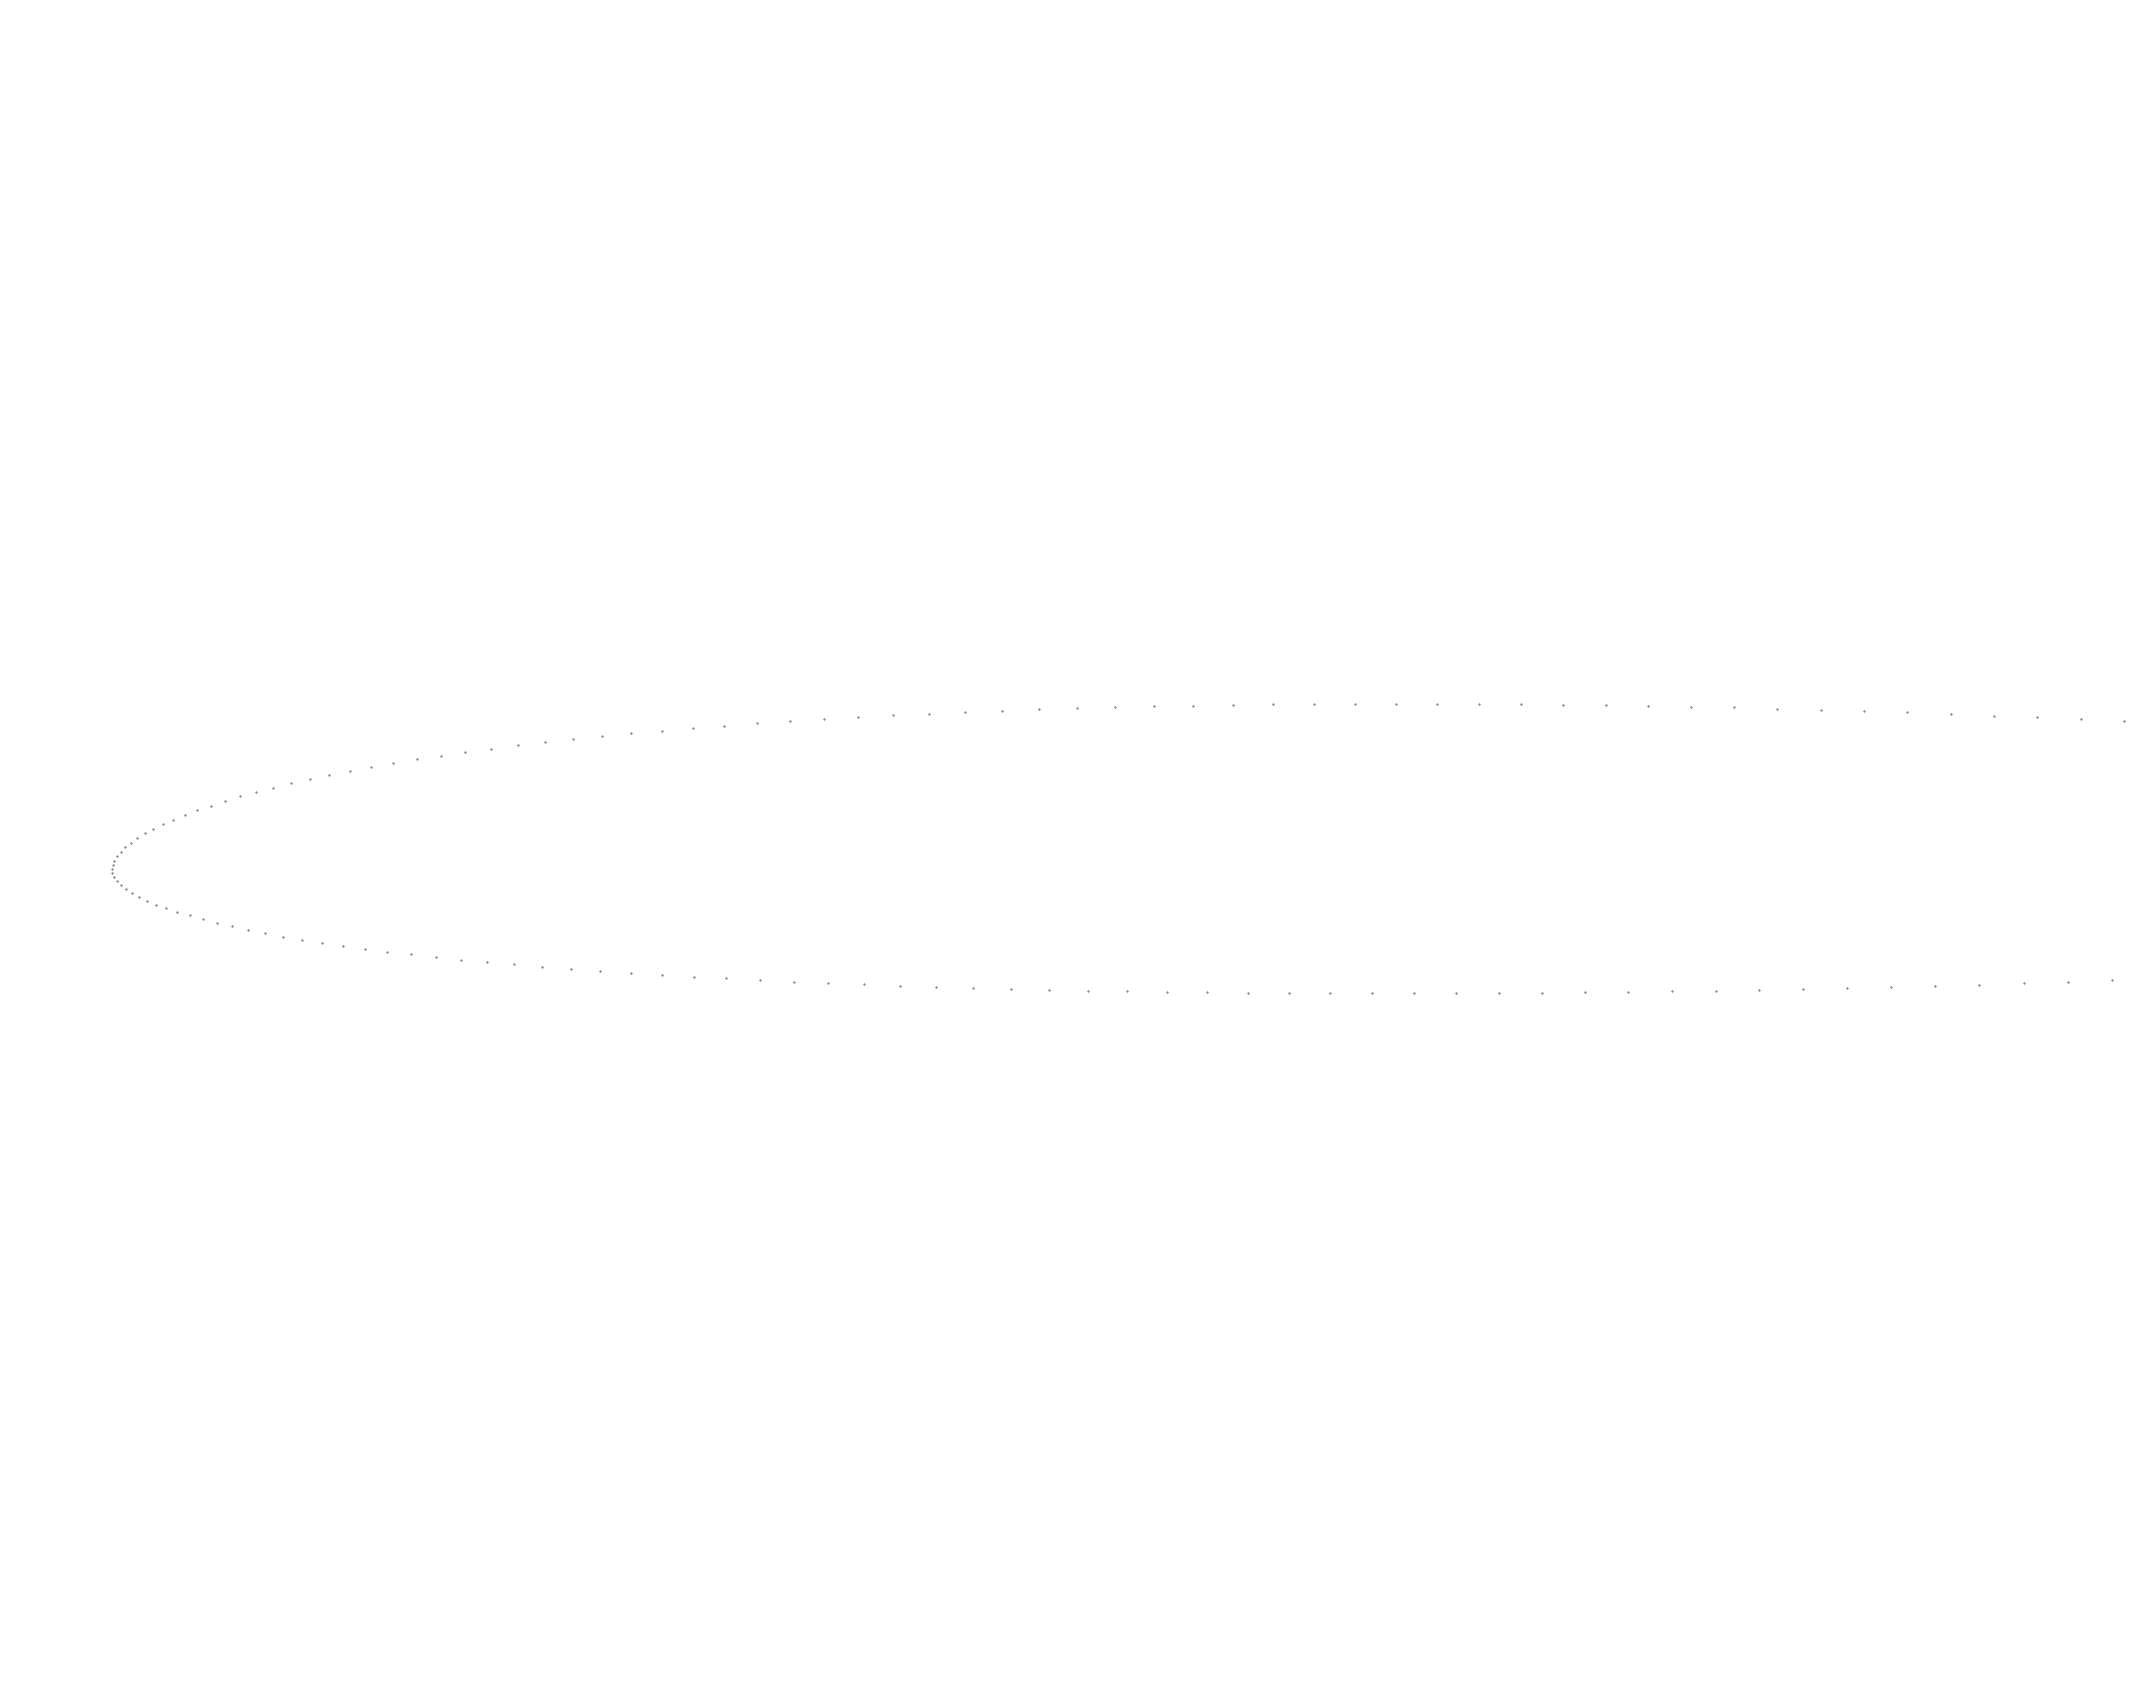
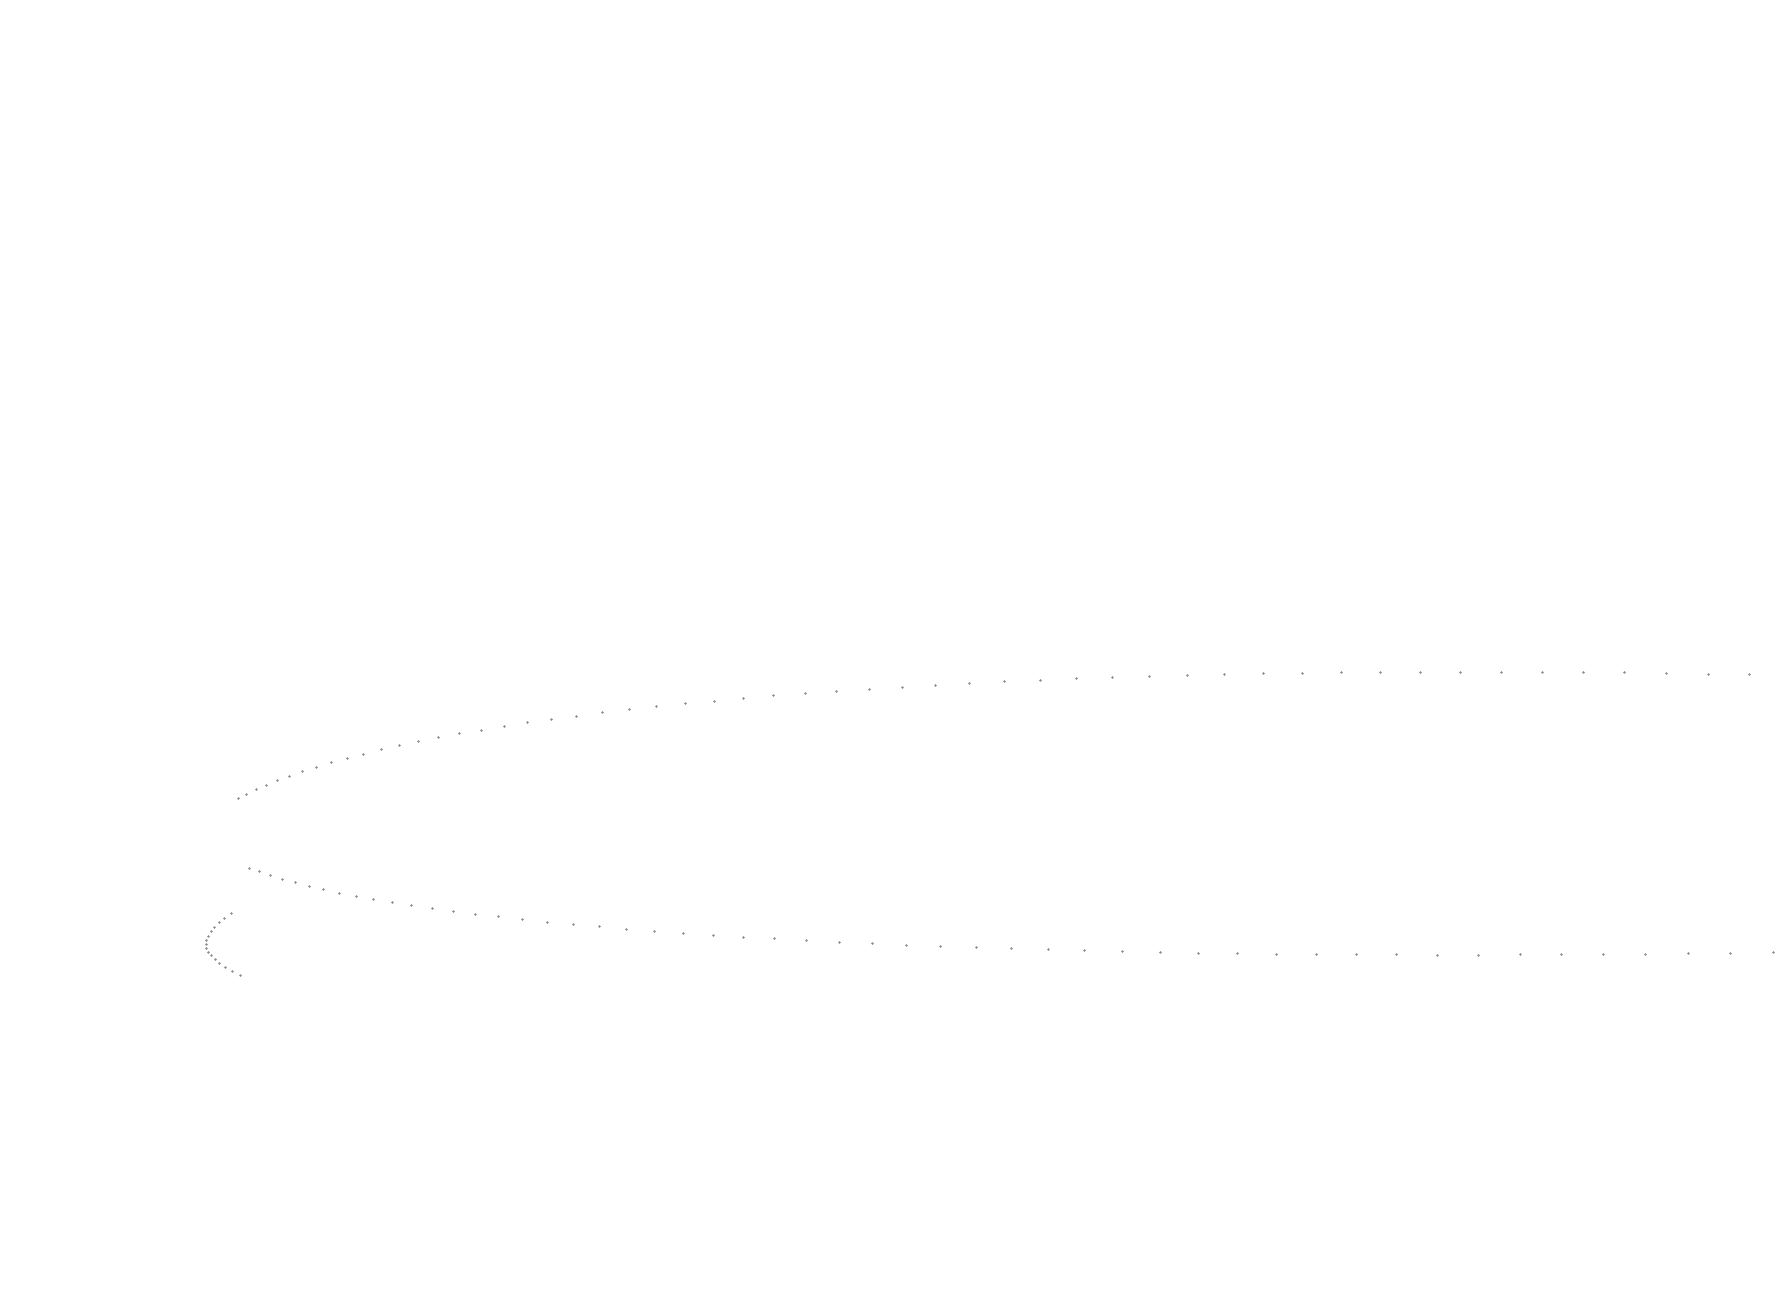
part: (114, 865) -> (208, 940), moved

